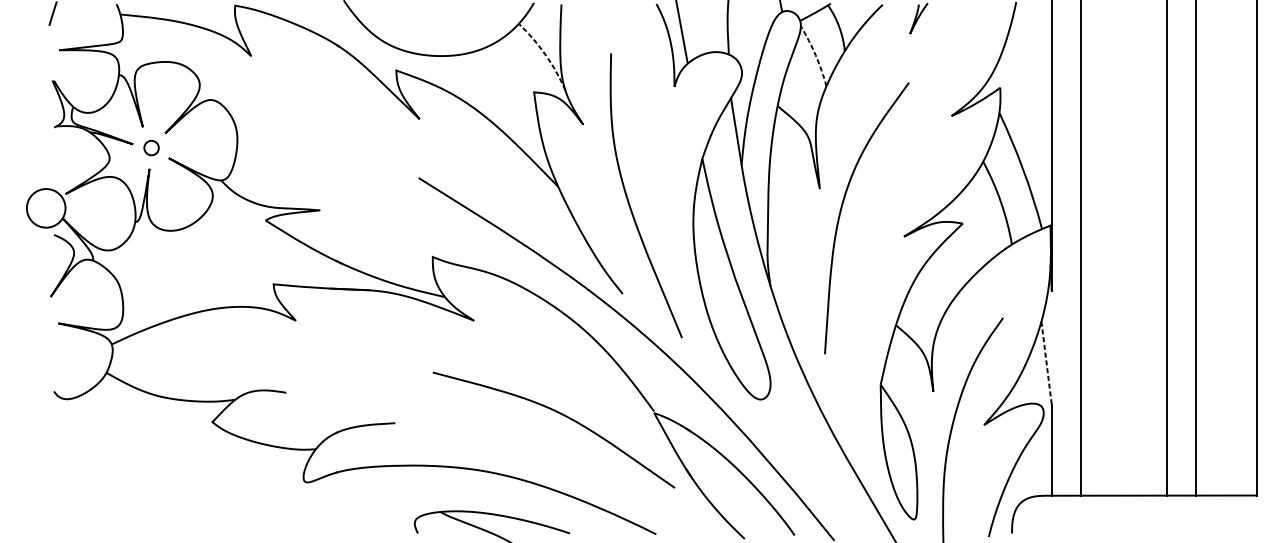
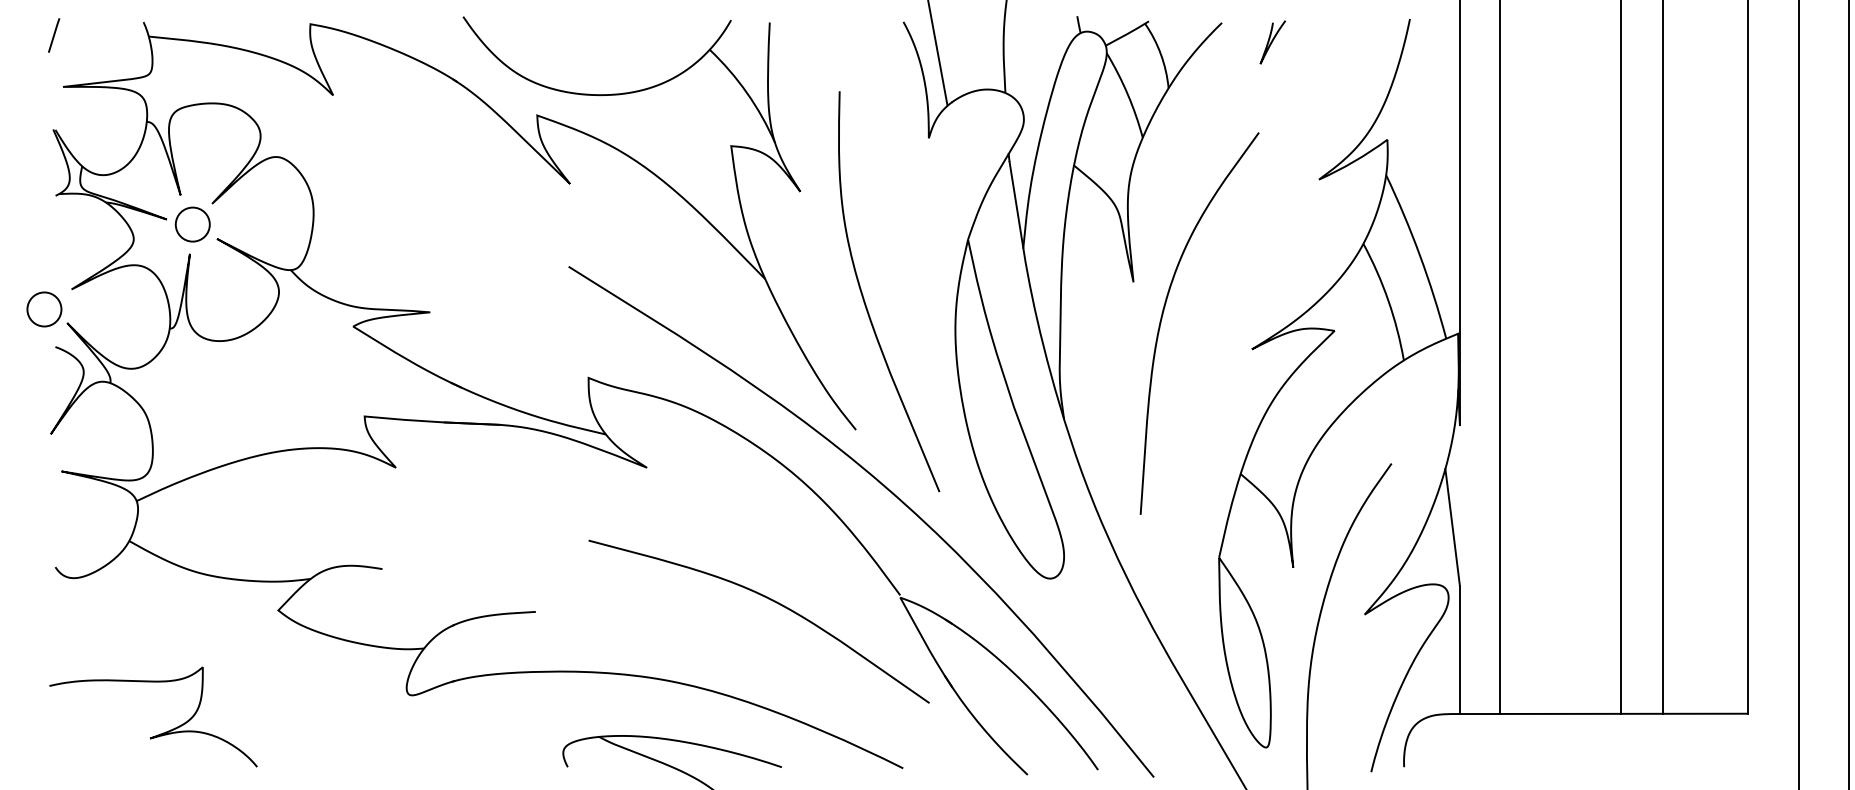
arc: (545, 54) -> (747, 93), dashed -> solid
arc: (815, 55) -> (1127, 94), dashed -> solid
circle: (151, 147) -> (192, 224), size x1.67
circle: (46, 208) -> (44, 309), size x0.62
line: (1046, 363) -> (1452, 527), dashed -> solid
curve: (128, 509) -> (160, 733), added

